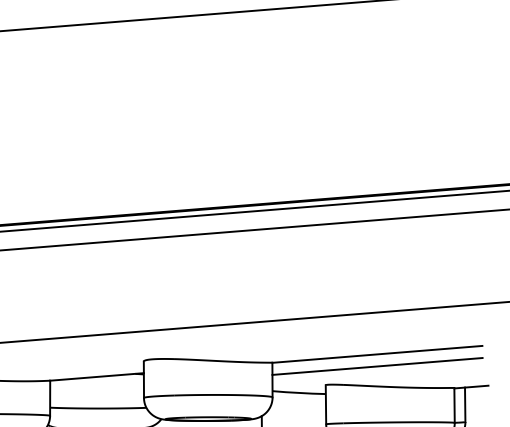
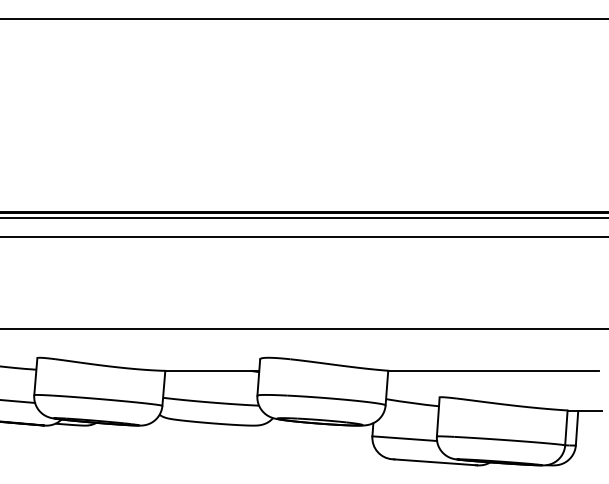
line: (377, 366) -> (492, 382), removed

